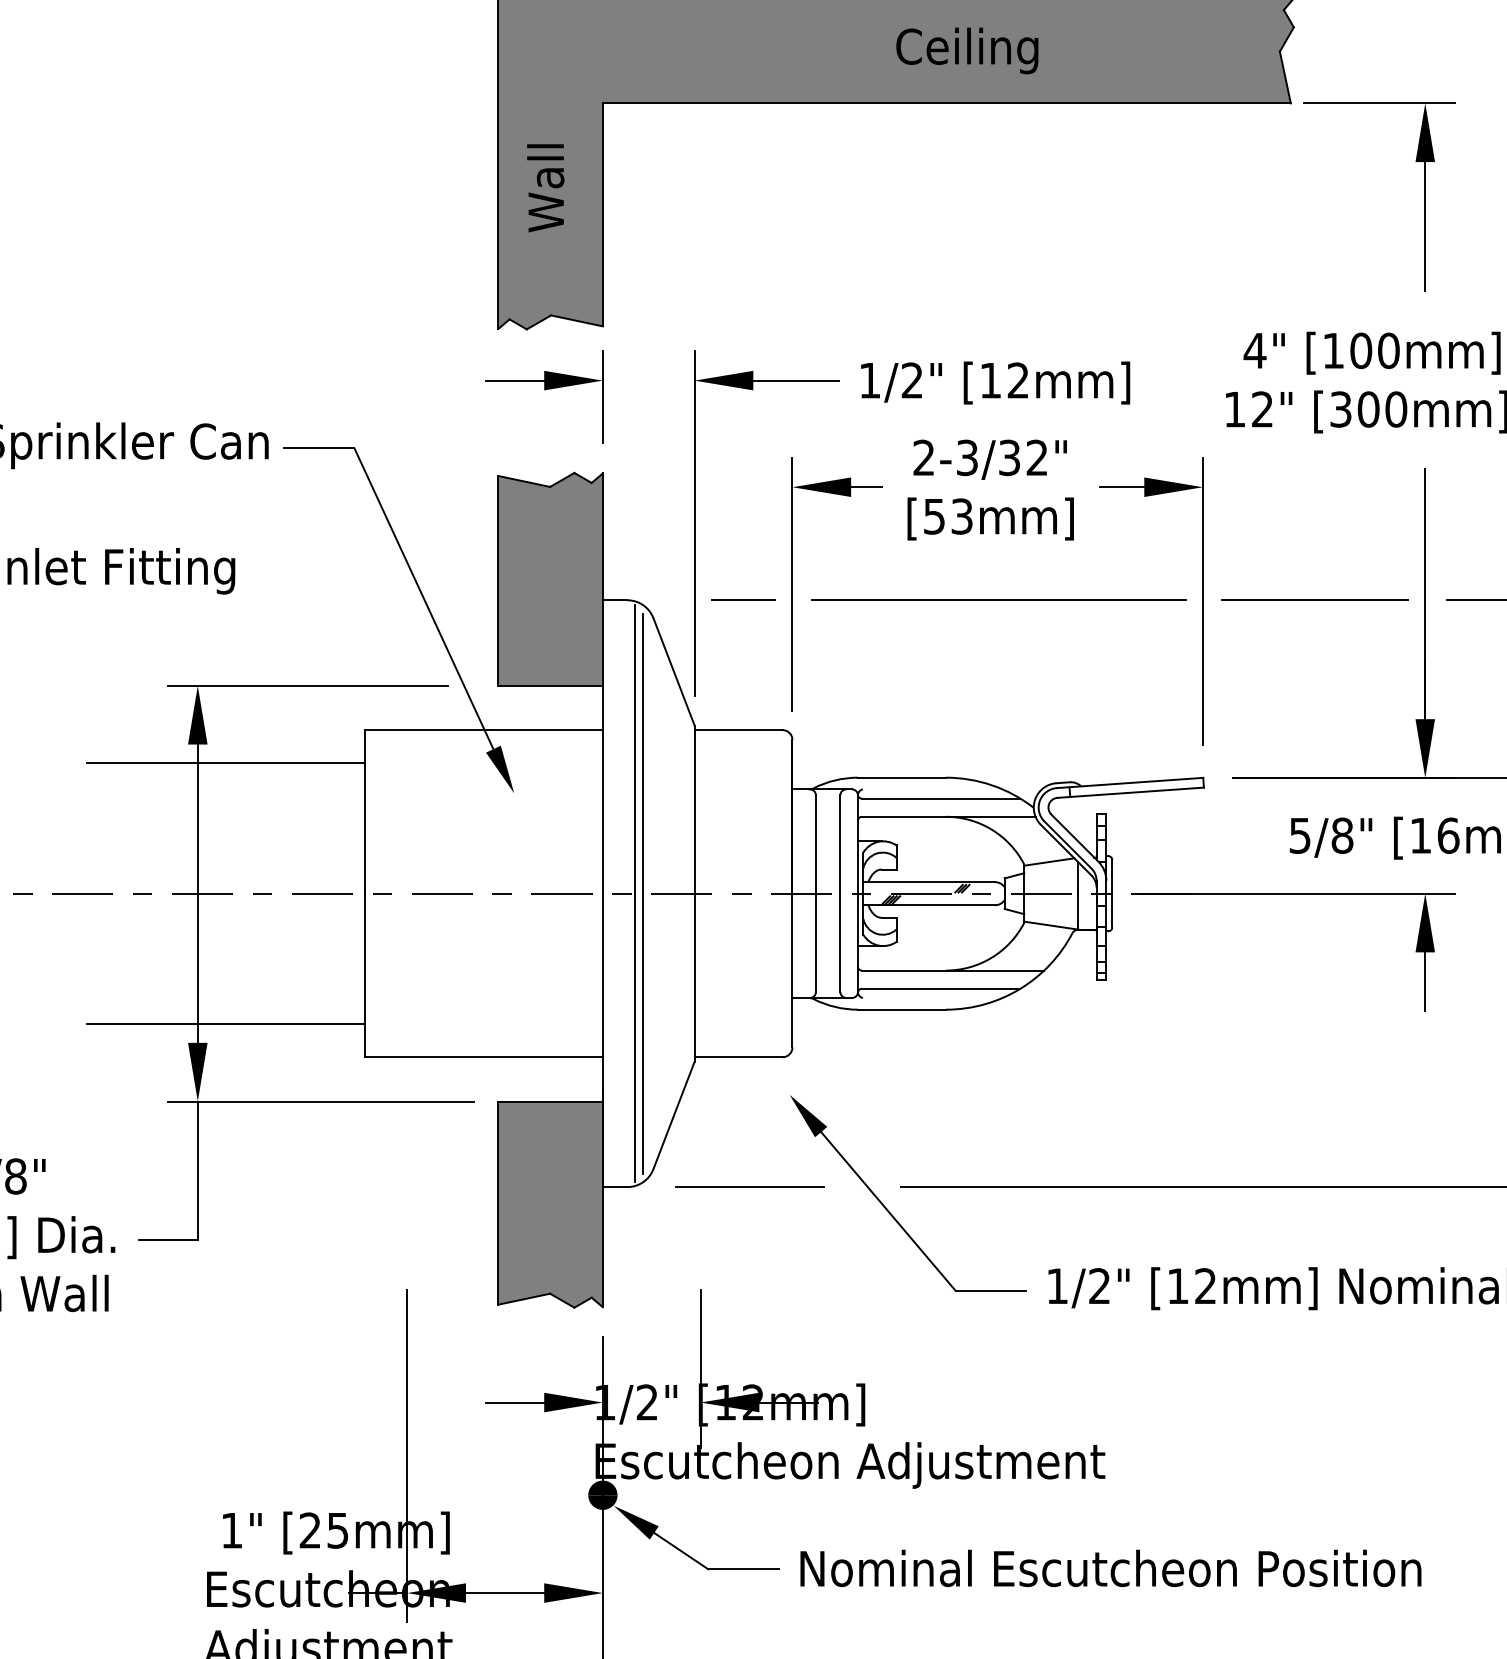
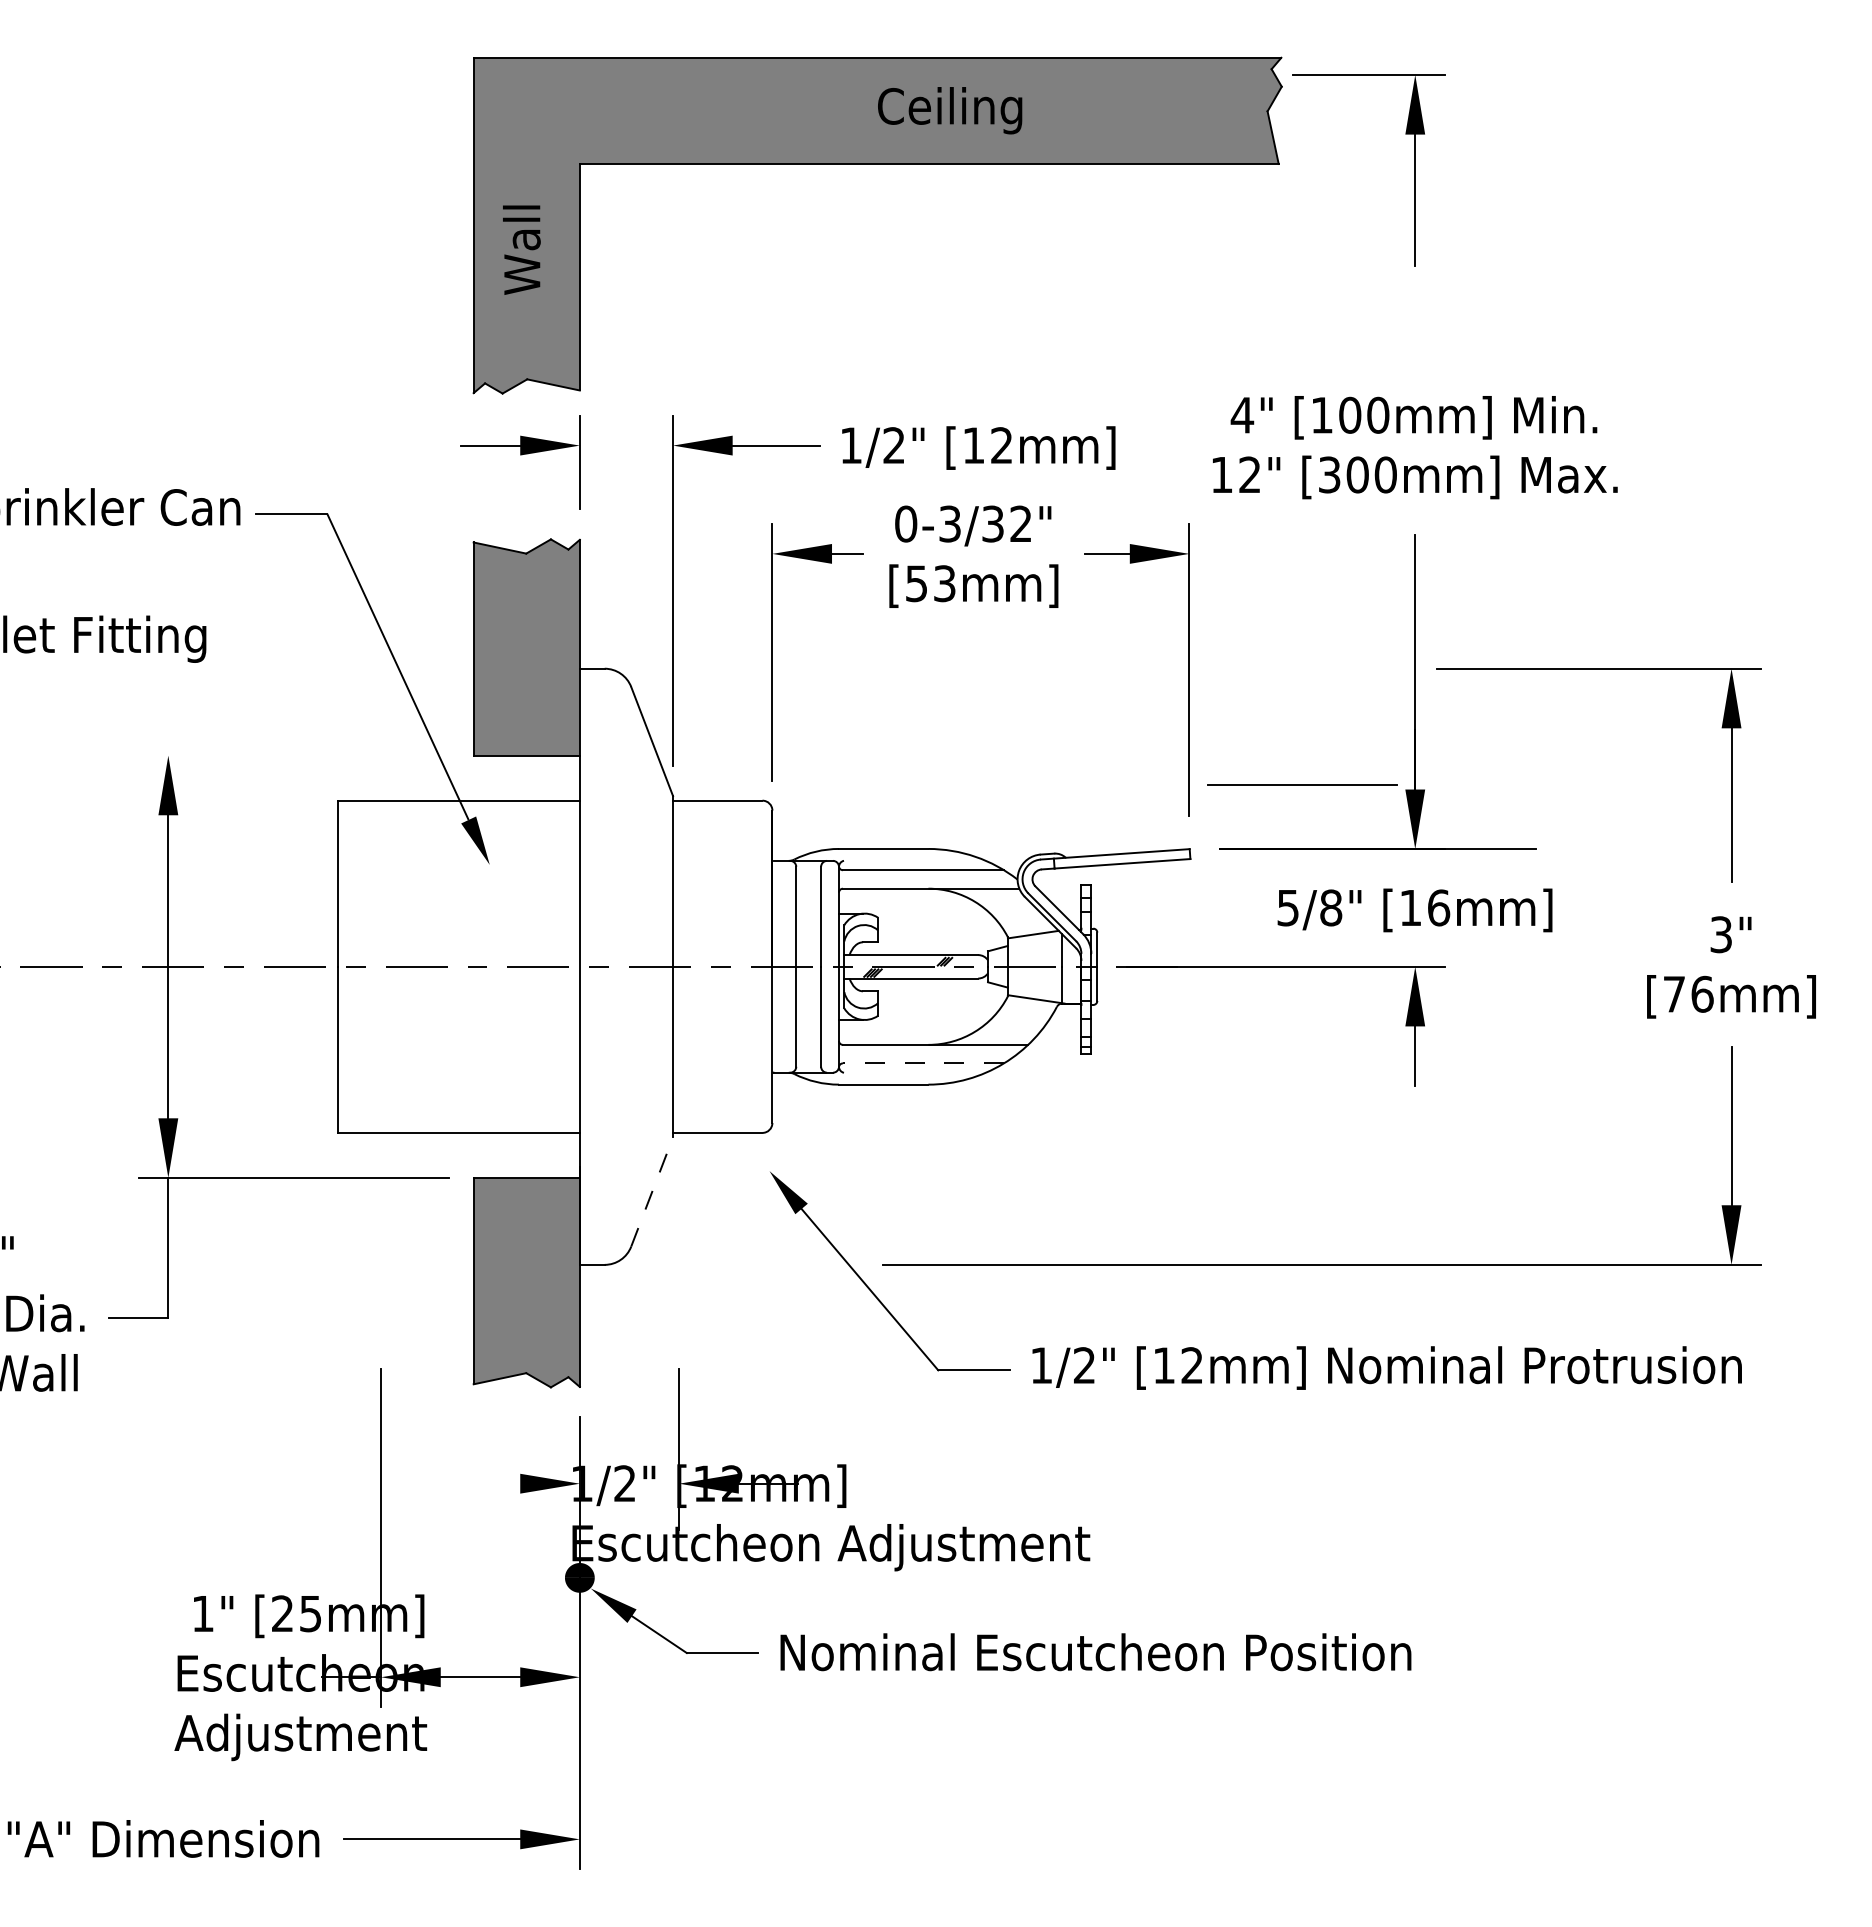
part: (1424, 197) -> (1414, 170), moved
text: (924, 457) -> (906, 523), 2-3/32" -> 0-3/32"
line: (743, 600) -> (722, 668), removed
line: (999, 600) -> (982, 668), removed
line: (1314, 600) -> (1302, 784), moved
line: (308, 685) -> (280, 755), removed
line: (225, 763) -> (196, 834), removed
line: (635, 893) -> (612, 966), removed
line: (642, 893) -> (620, 966), removed
line: (941, 988) -> (923, 1063), solid -> dashed
line: (225, 1024) -> (196, 1099), removed
line: (674, 1114) -> (652, 1191), solid -> dashed
line: (750, 1186) -> (729, 1264), removed
line: (514, 1402) -> (490, 1483), removed

